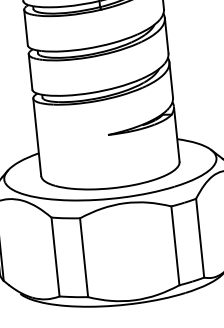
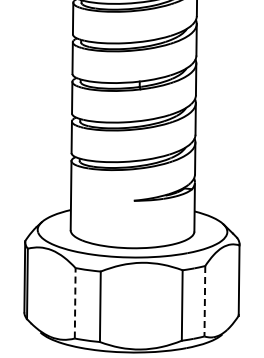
line: (199, 238) -> (204, 301), solid -> dashed
line: (55, 256) -> (75, 302), solid -> dashed

